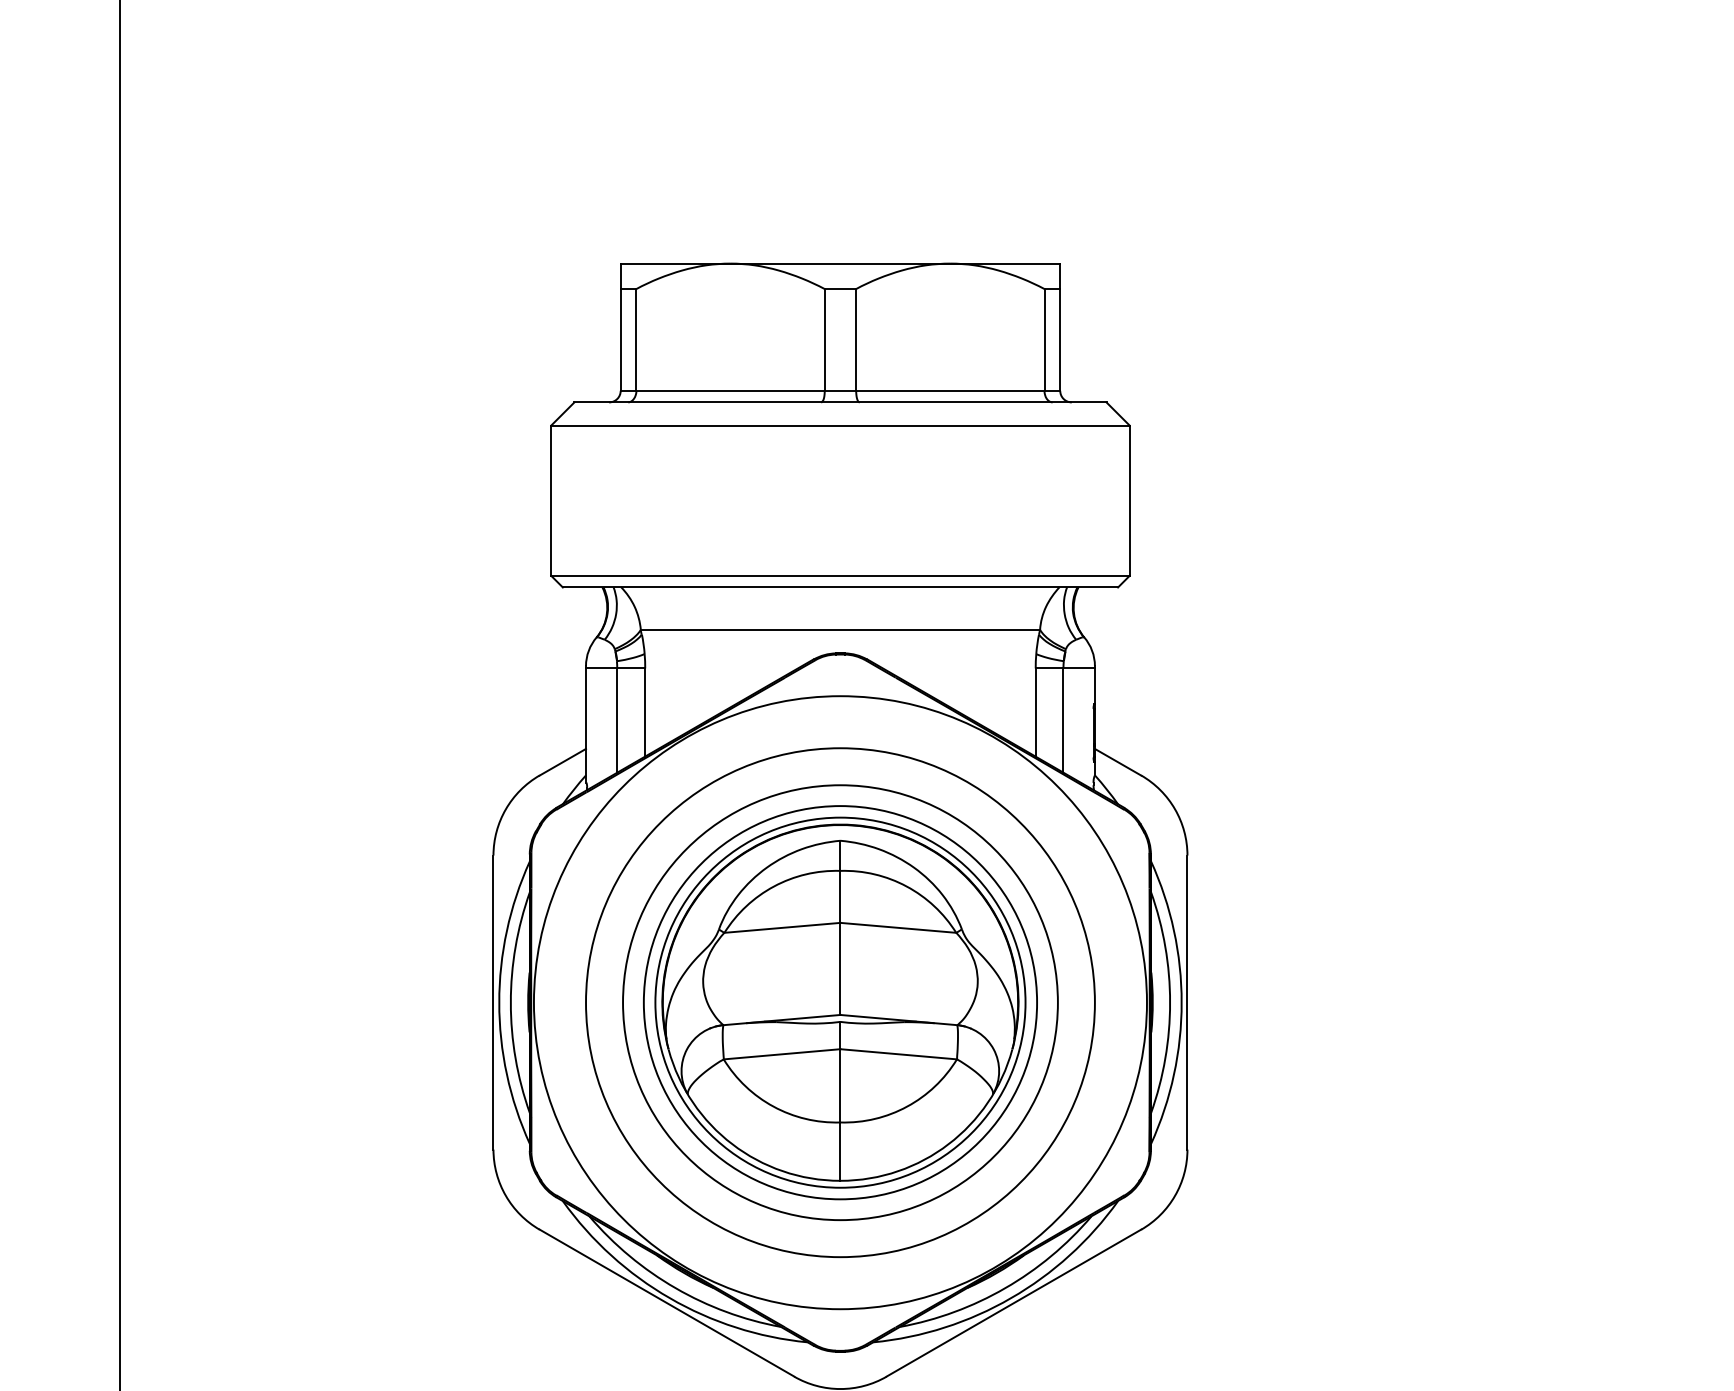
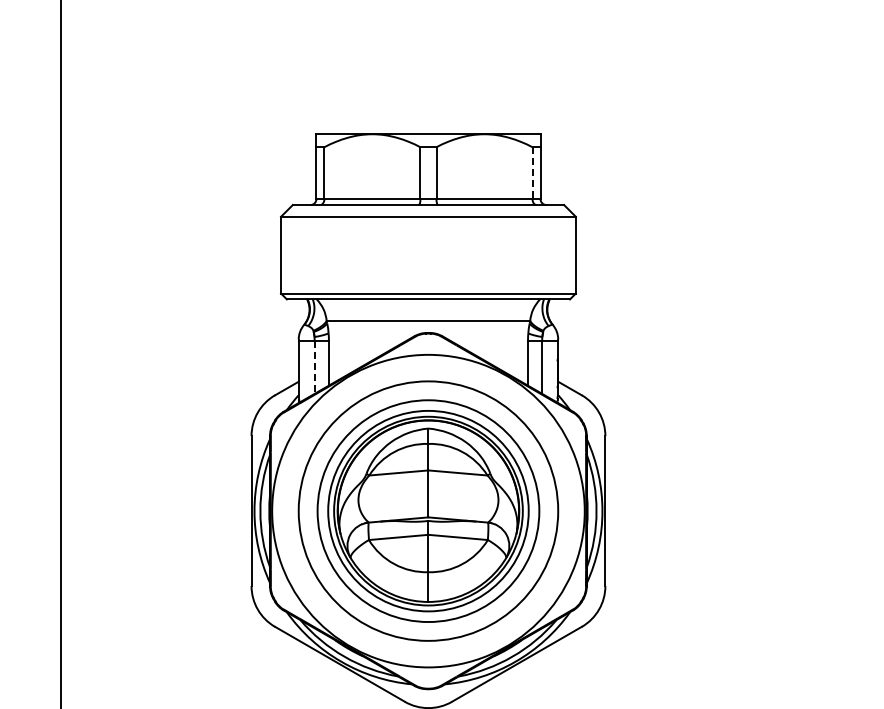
line: (1044, 340) -> (532, 173), solid -> dashed
line: (616, 720) -> (314, 367), solid -> dashed

